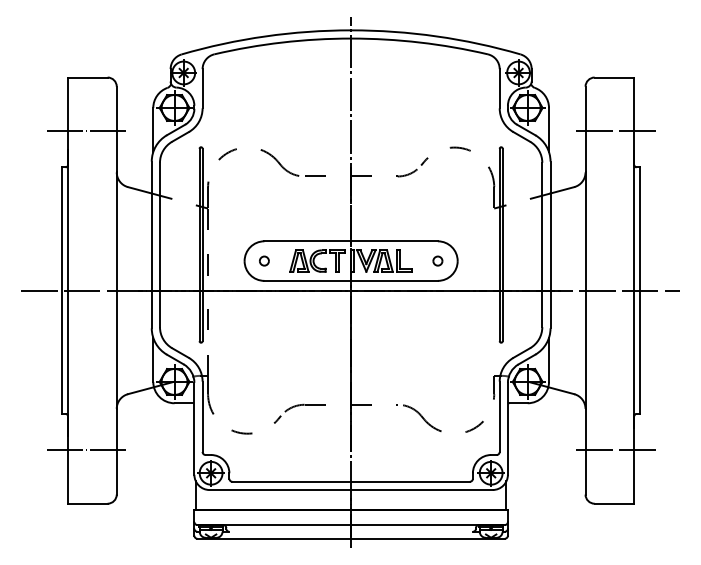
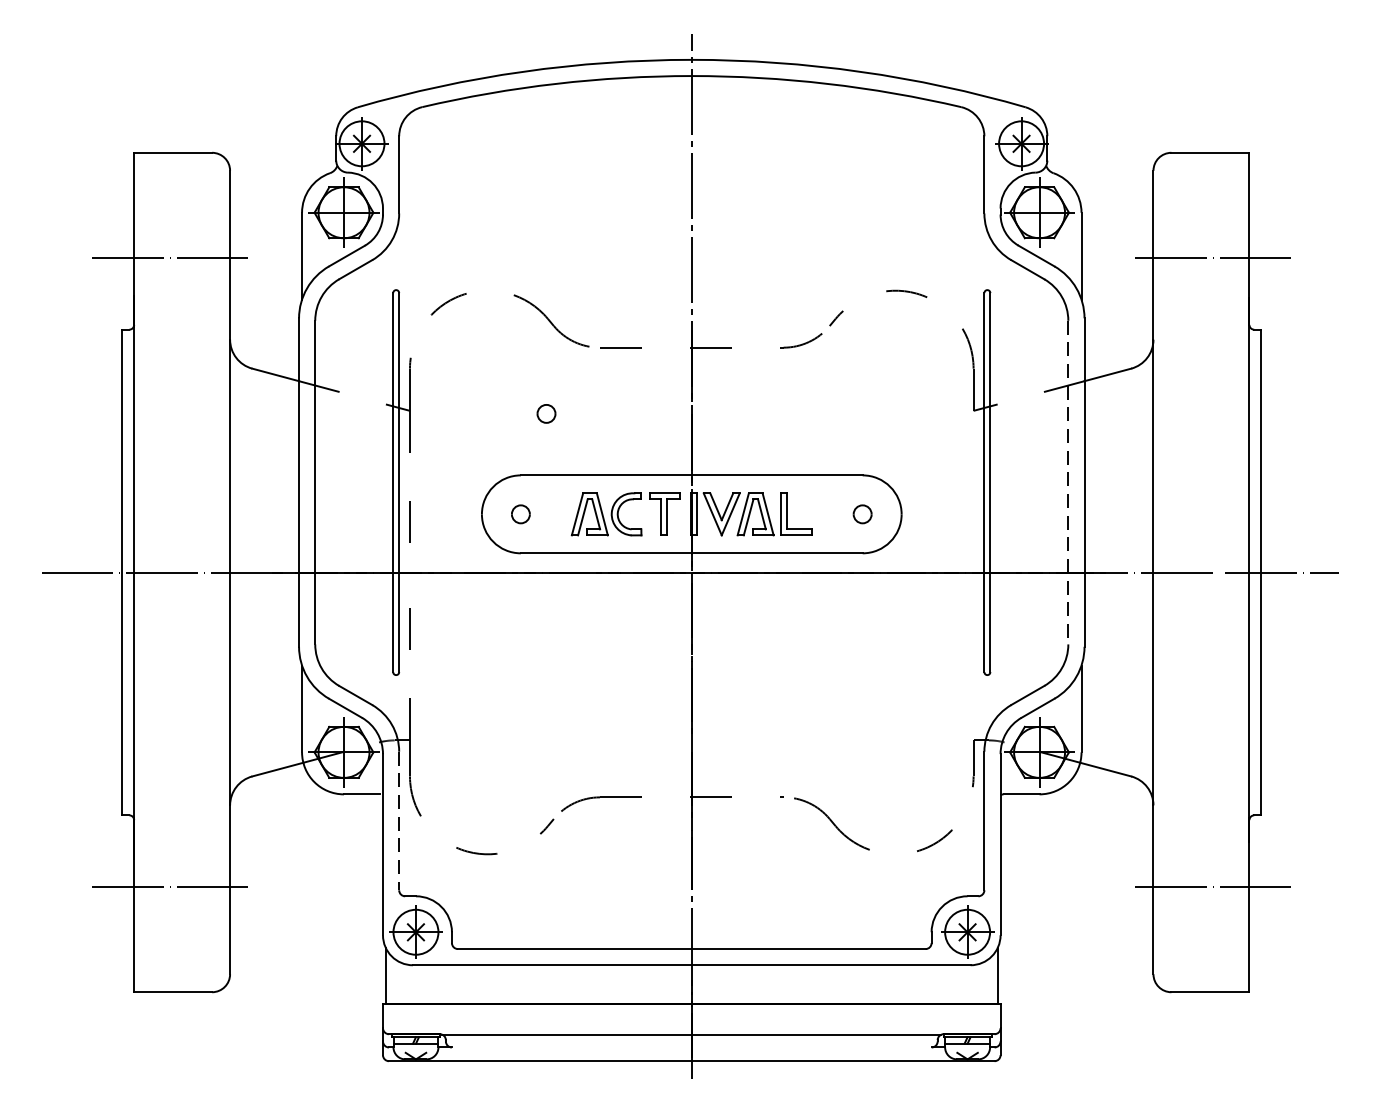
part: (277, 209) -> (546, 412), added
line: (542, 245) -> (1068, 483), solid -> dashed
line: (202, 417) -> (398, 822), solid -> dashed

